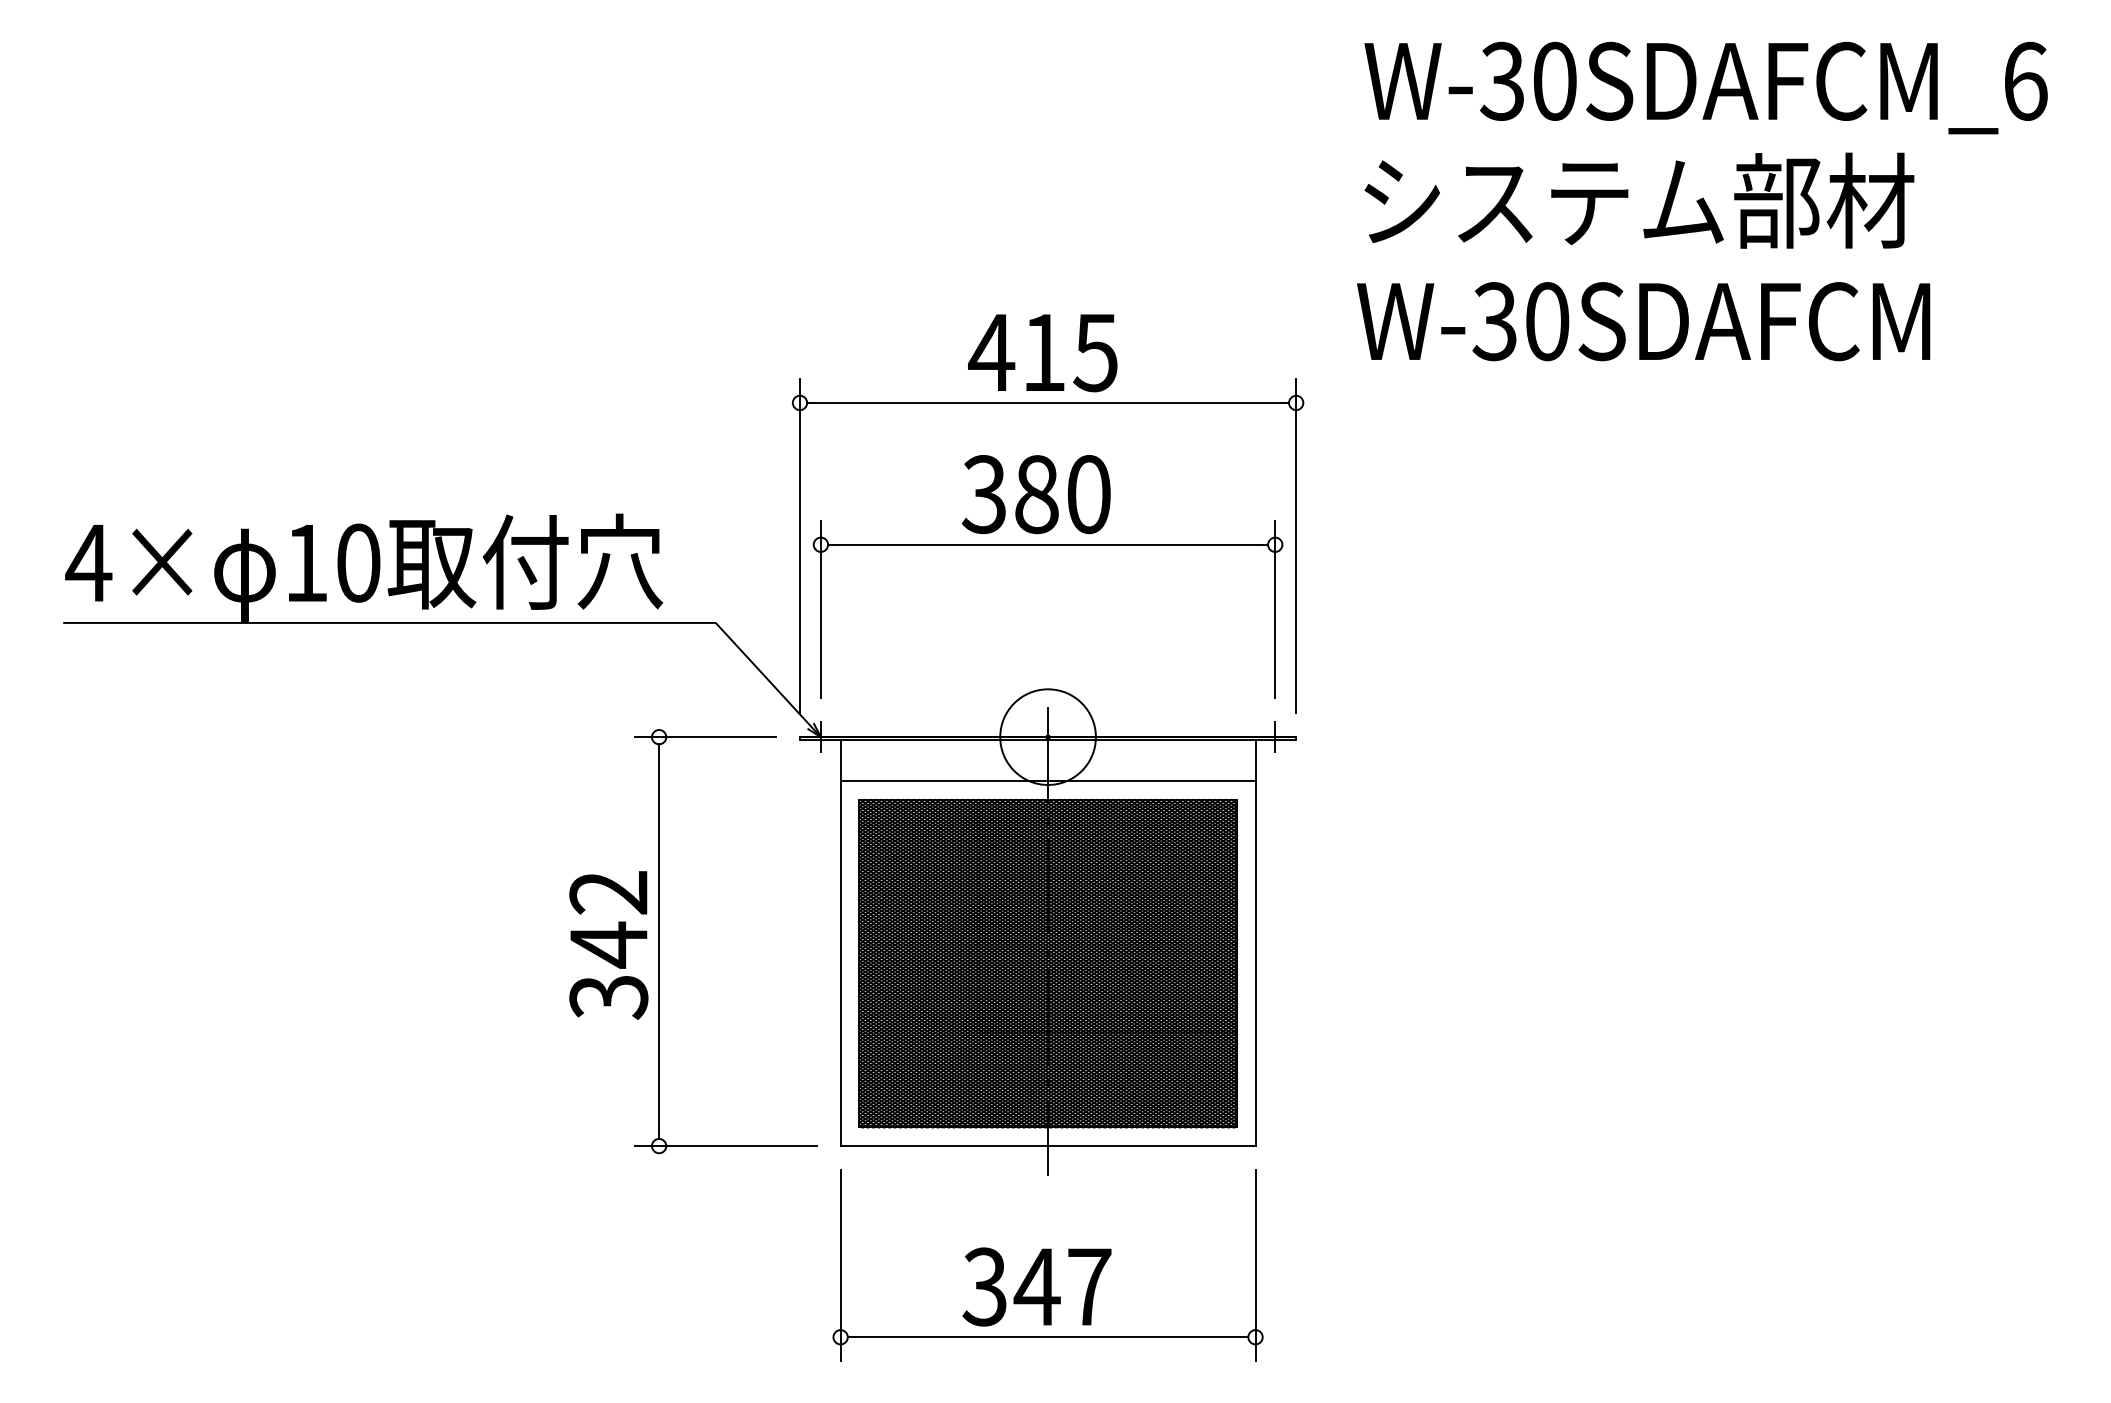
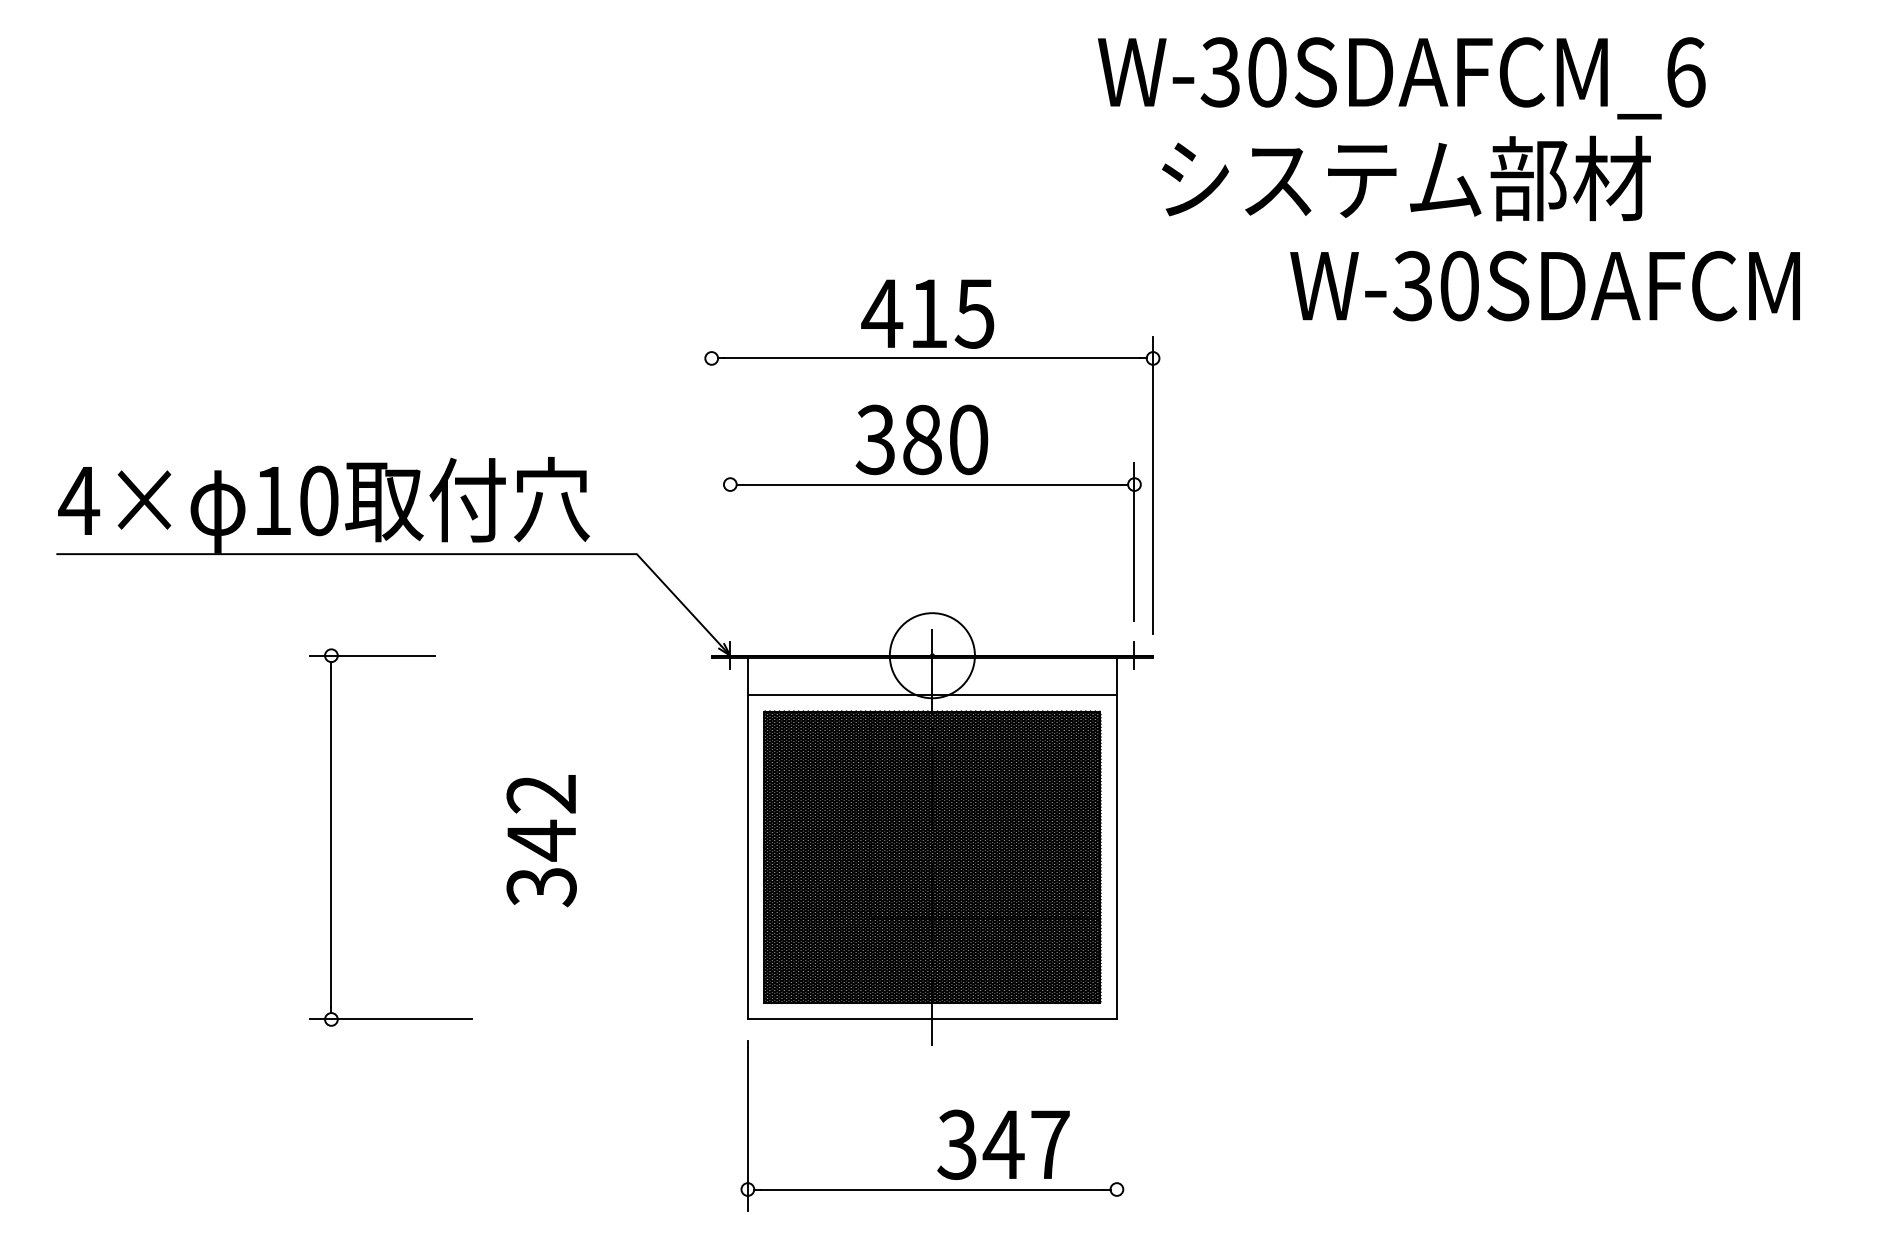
text: (1705, 88) -> (1401, 78), moved
text: (1639, 200) -> (1406, 178), moved
text: (1642, 322) -> (1544, 286), moved
line: (799, 545) -> (711, 485), removed
line: (821, 609) -> (730, 542), removed
part: (659, 941) -> (331, 837), moved
line: (1255, 1265) -> (1116, 1125), removed
text: (1036, 1286) -> (1003, 1144), moved

